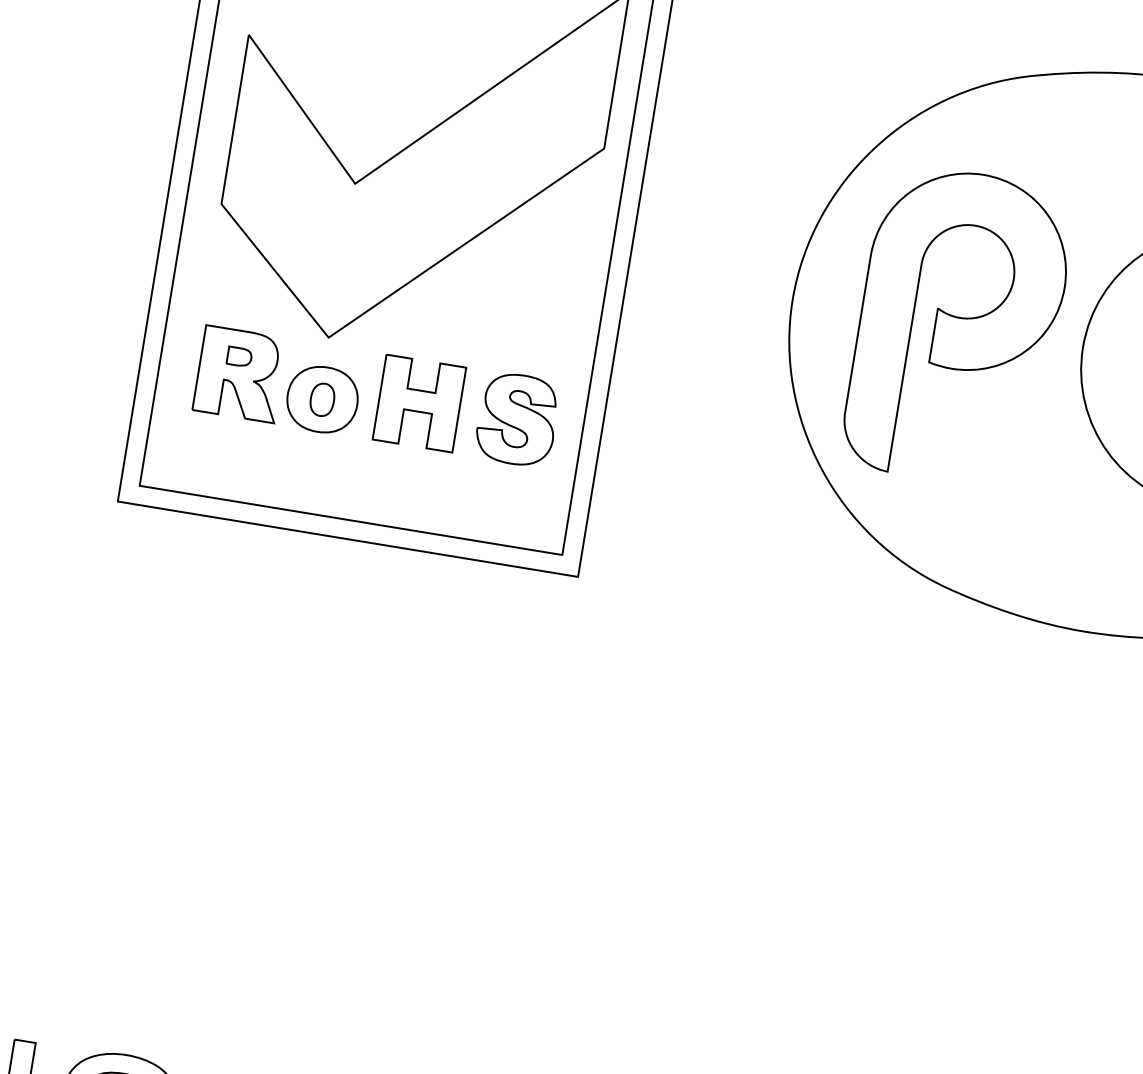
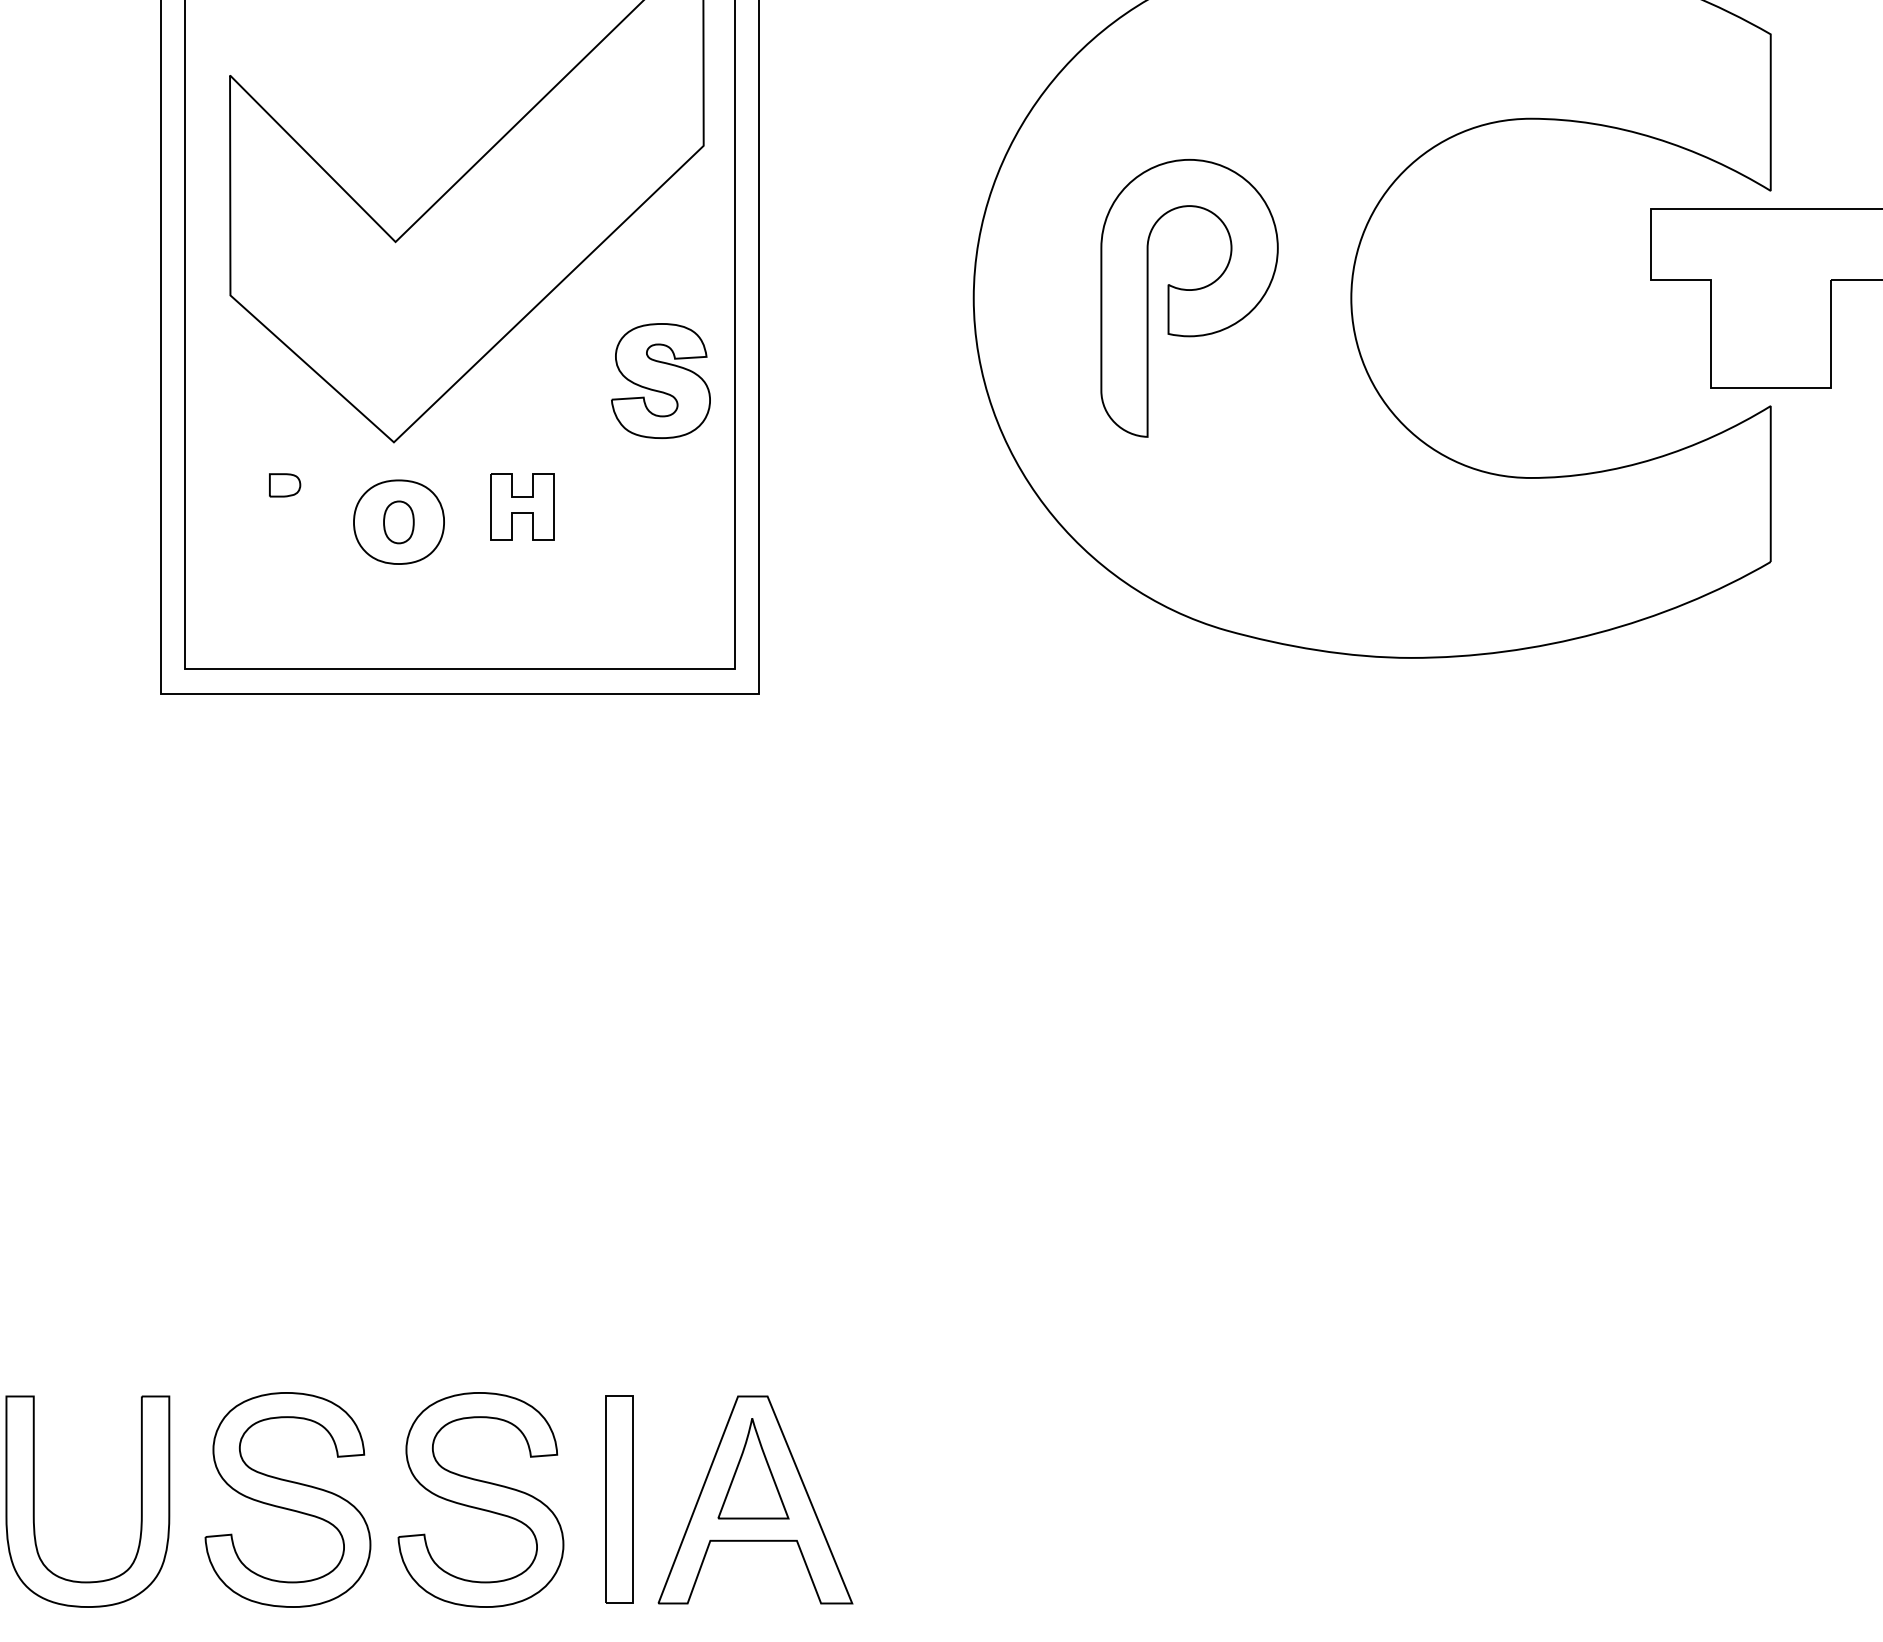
part: (958, 327) -> (1189, 298), size x0.7
part: (240, 374) -> (289, 507), removed
part: (419, 403) -> (522, 506), size x0.6
part: (517, 419) -> (660, 380), moved

